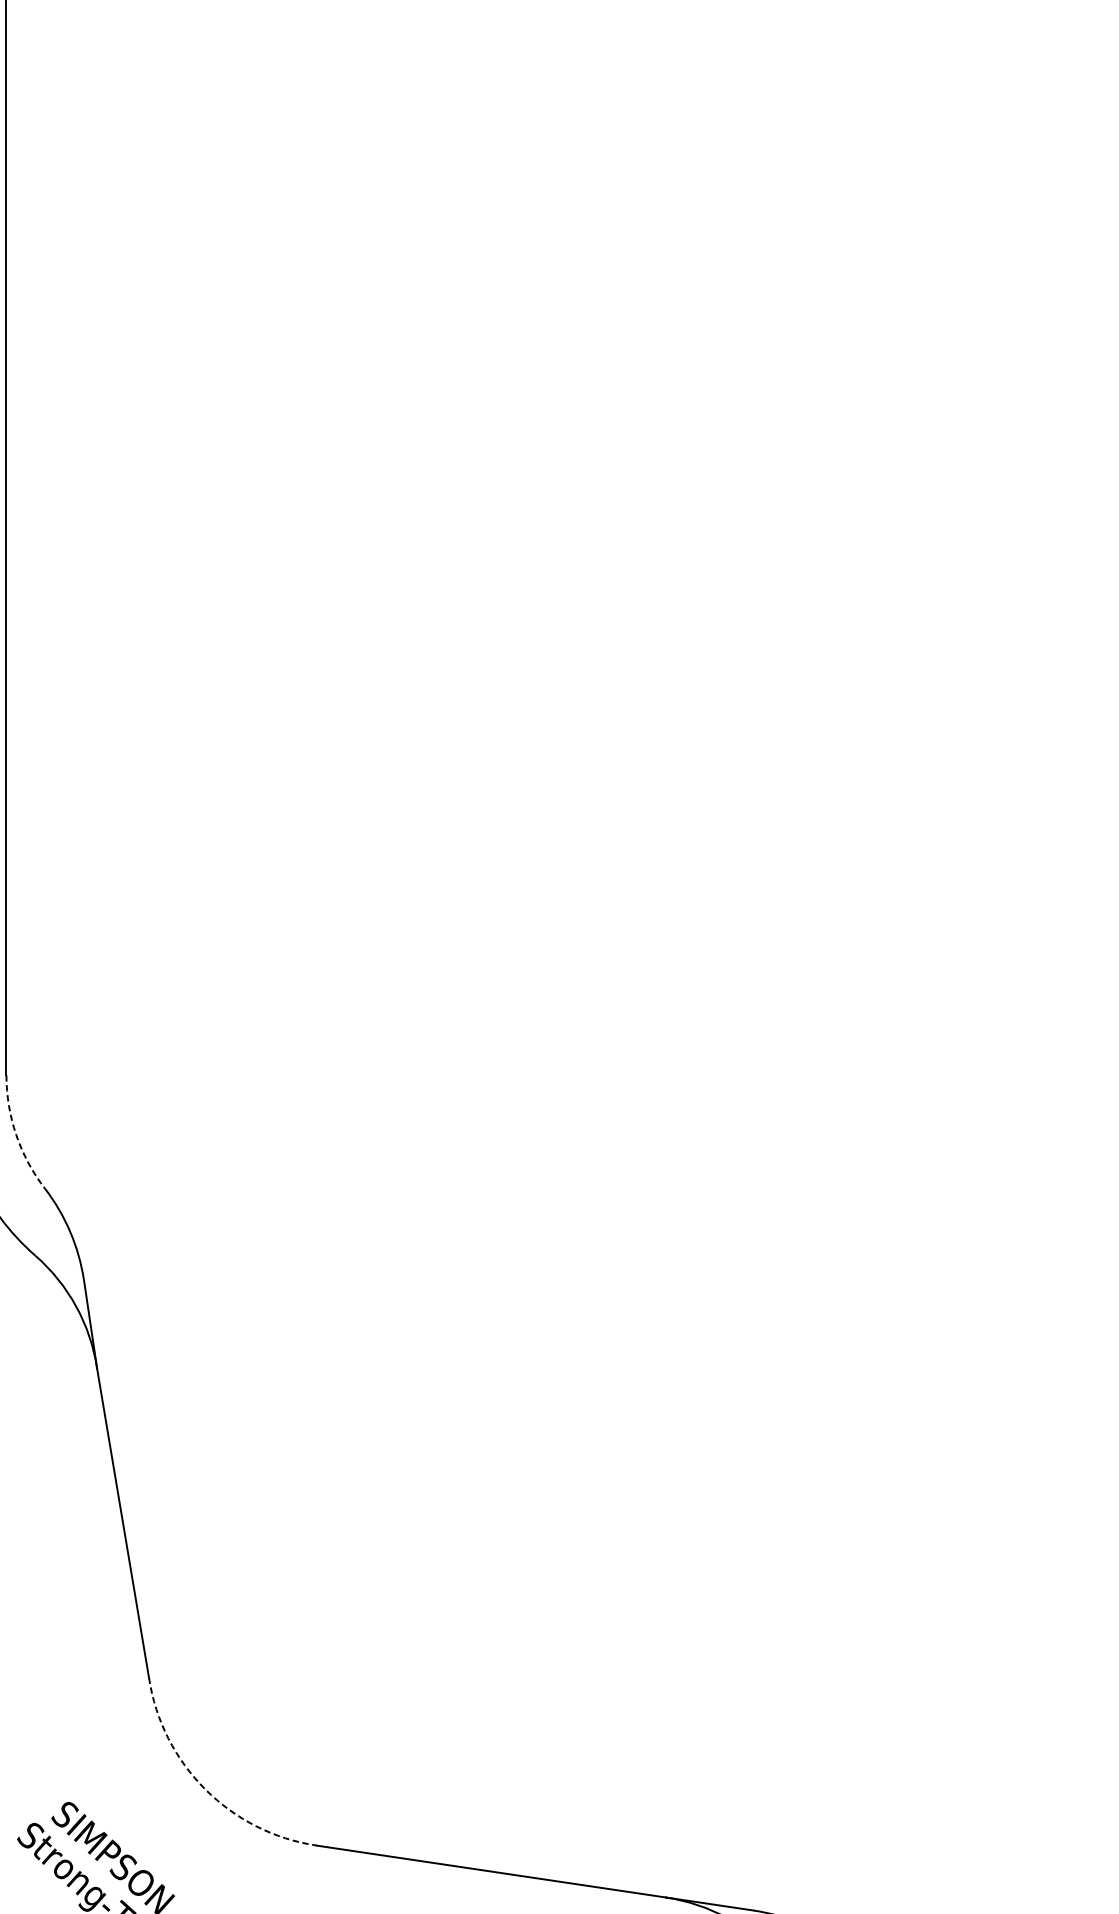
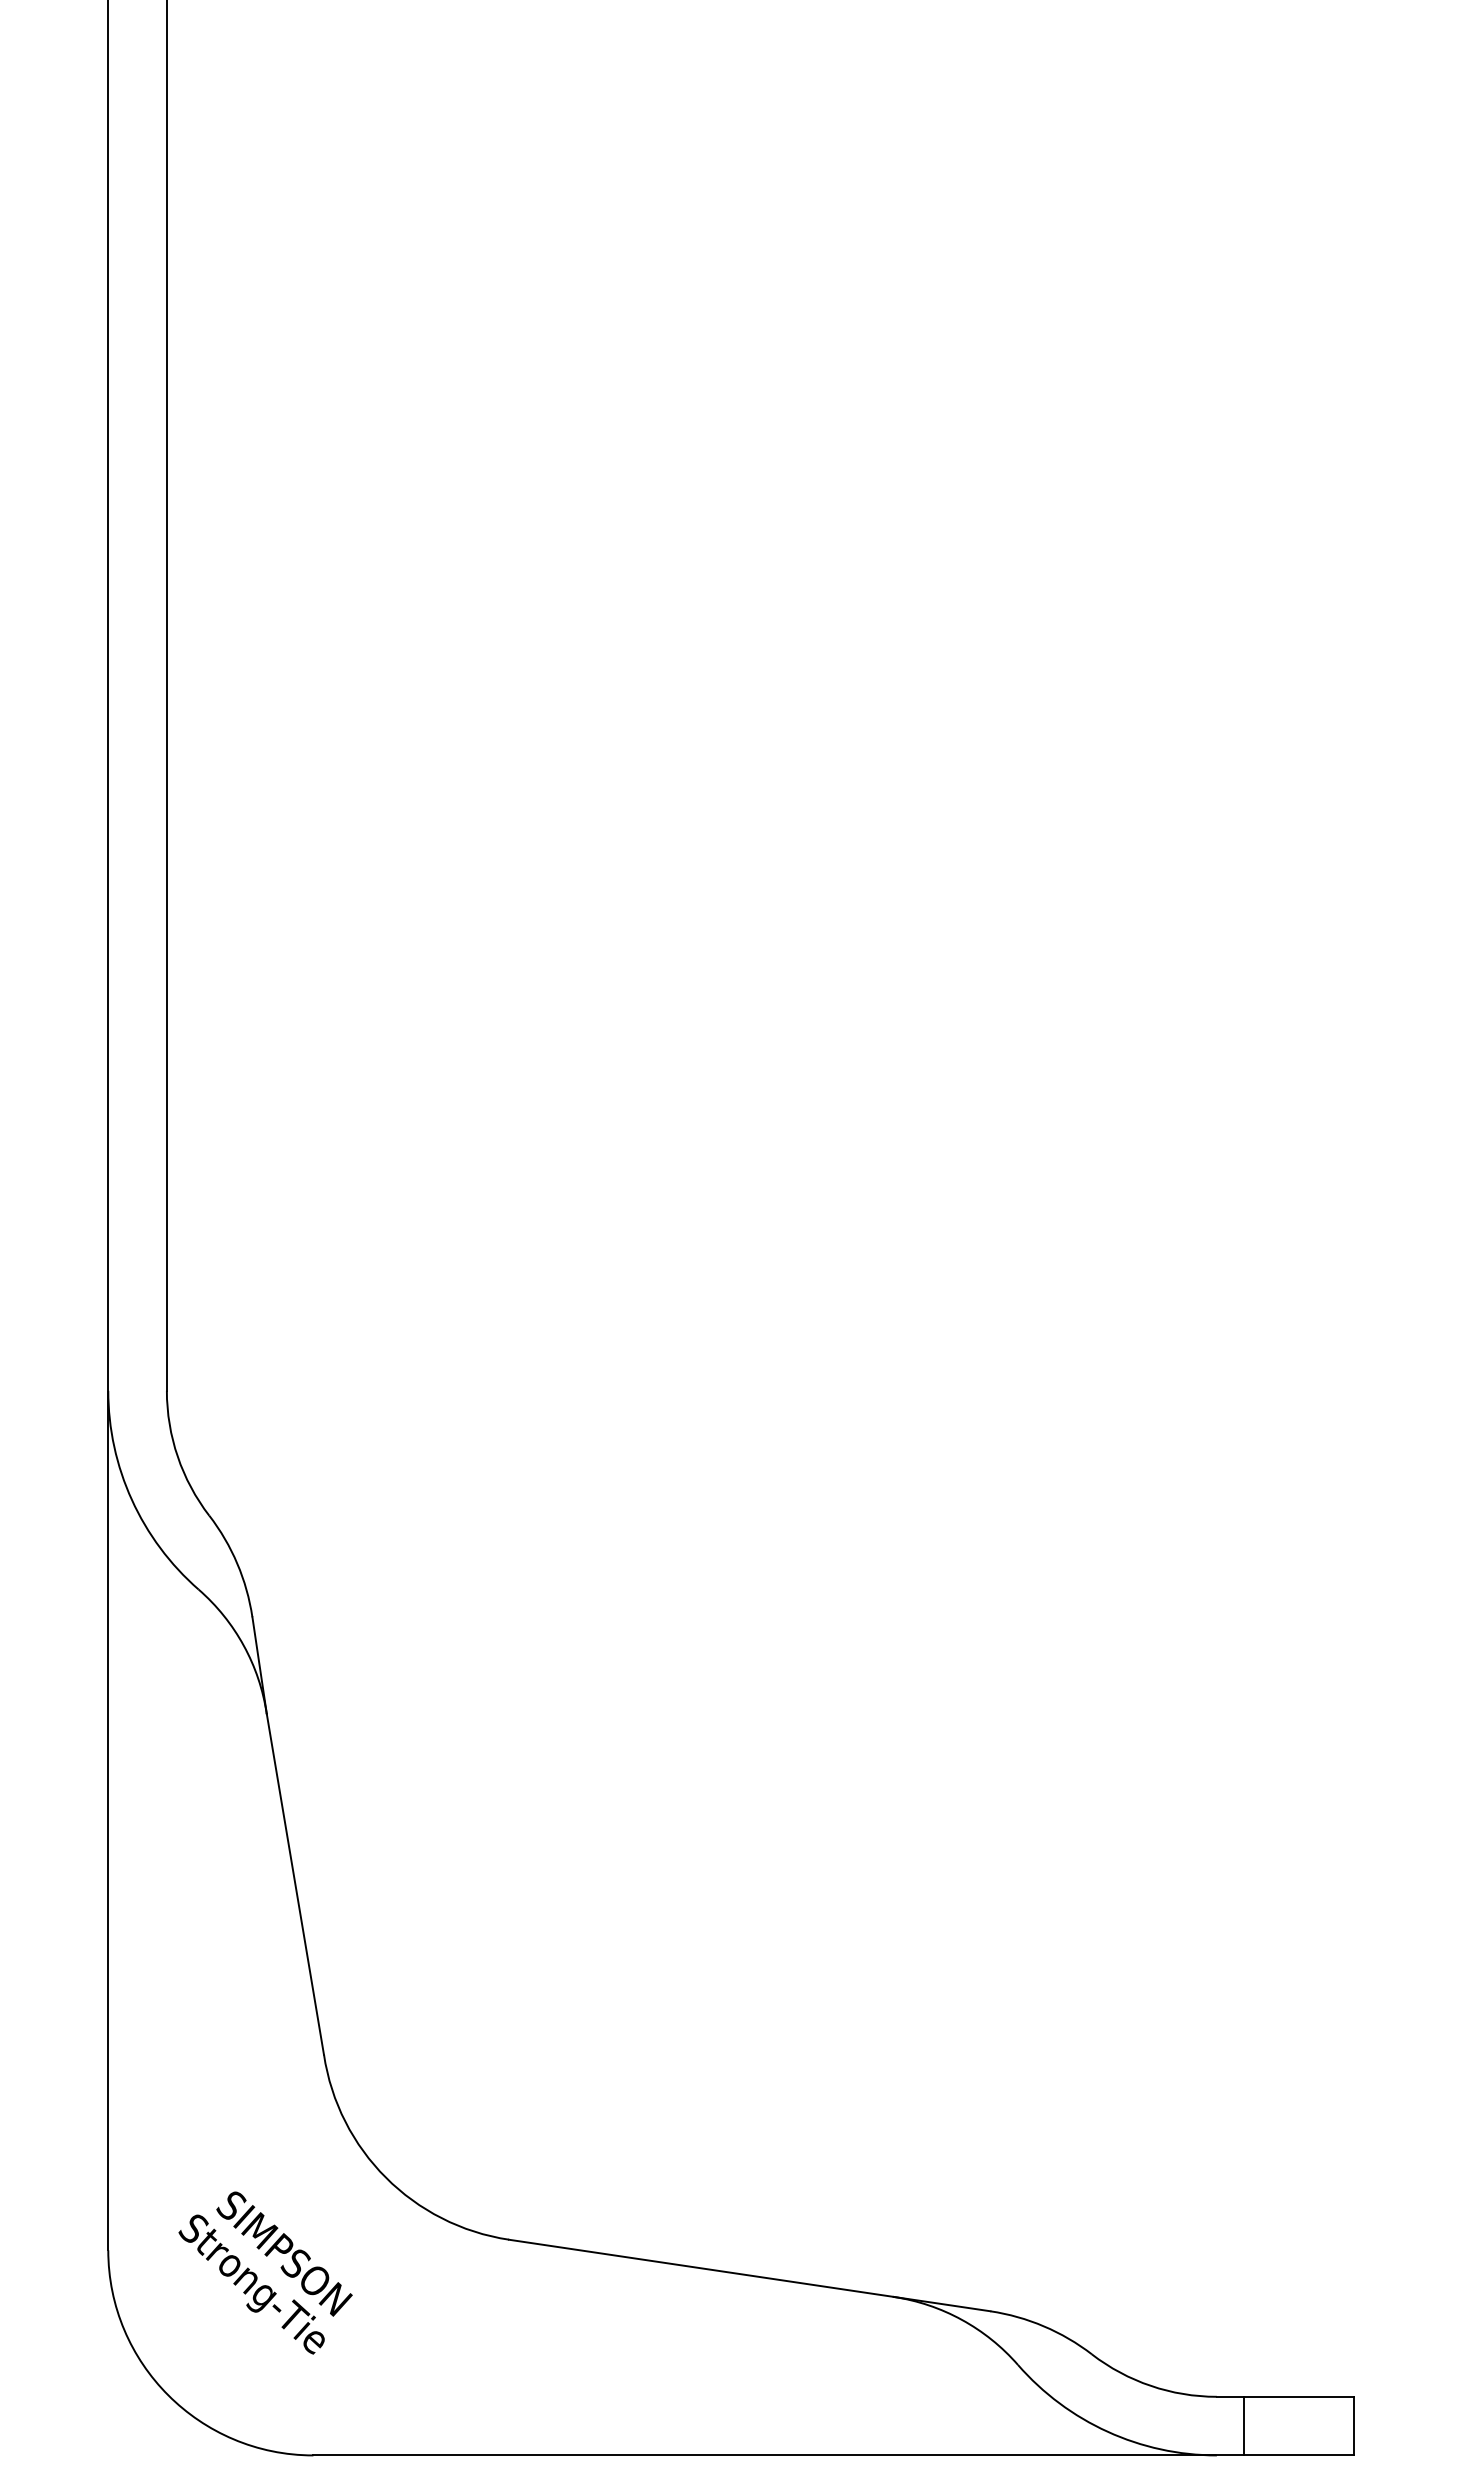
arc: (16, 1134) -> (177, 1456), dashed -> solid
arc: (204, 1789) -> (385, 2177), dashed -> solid

